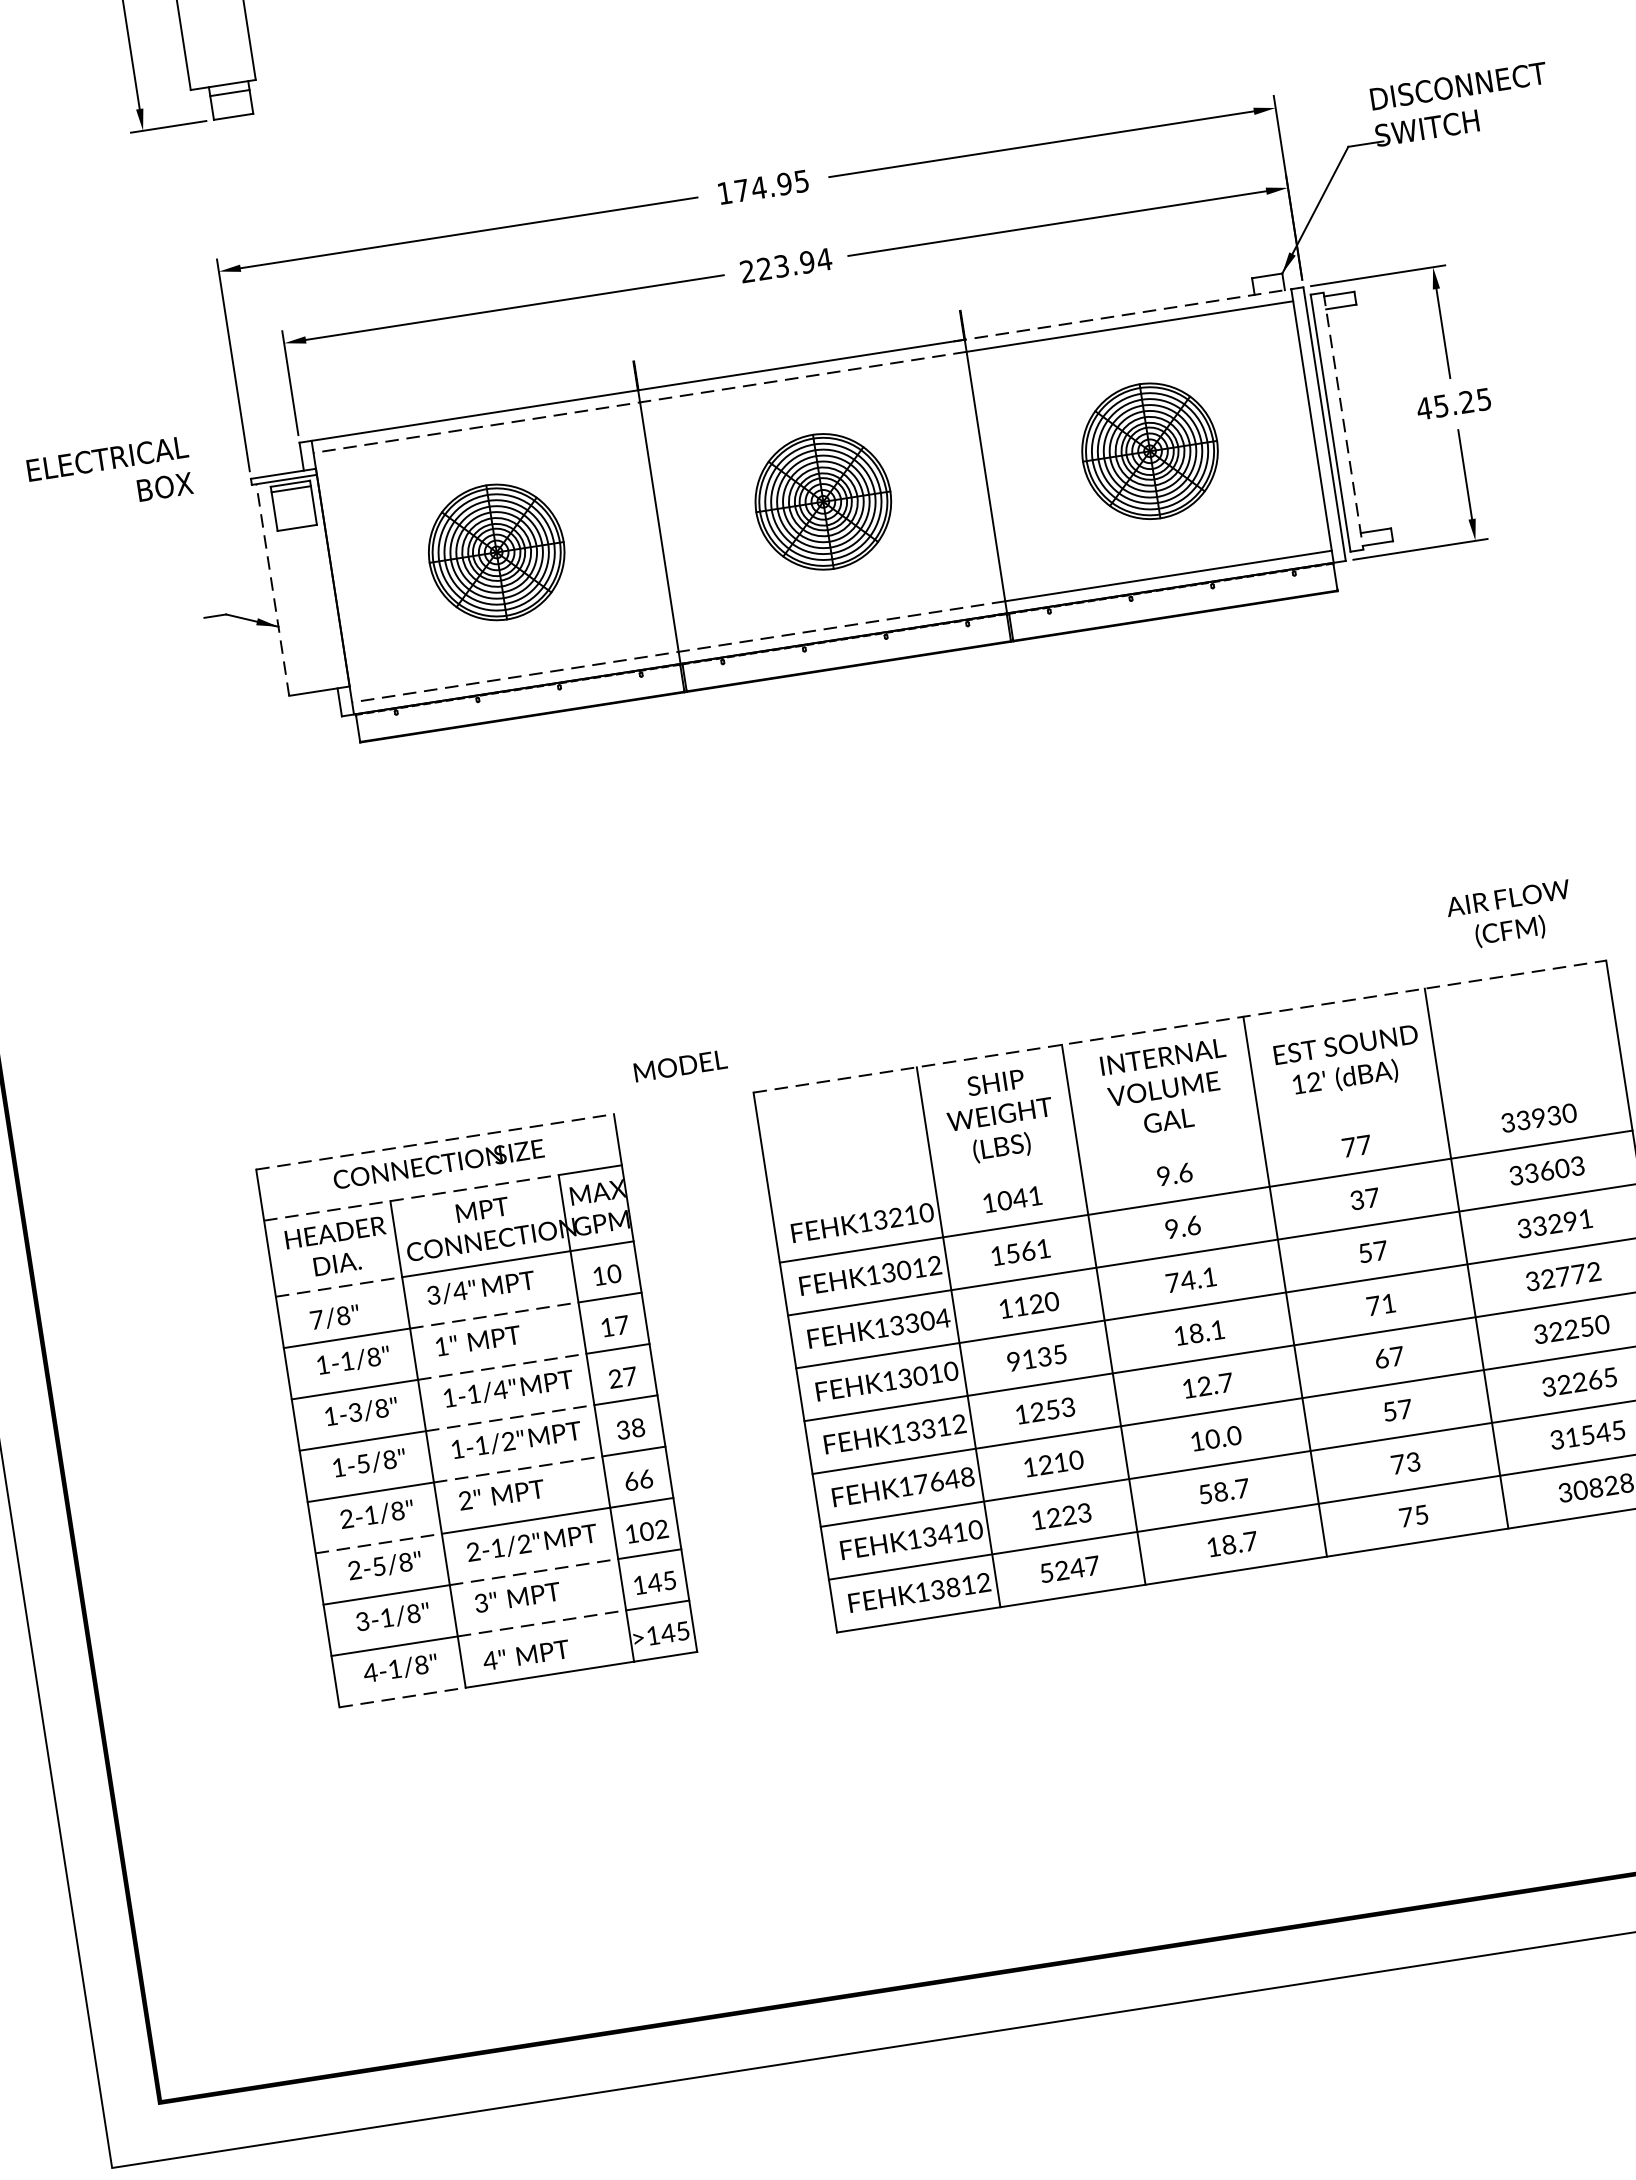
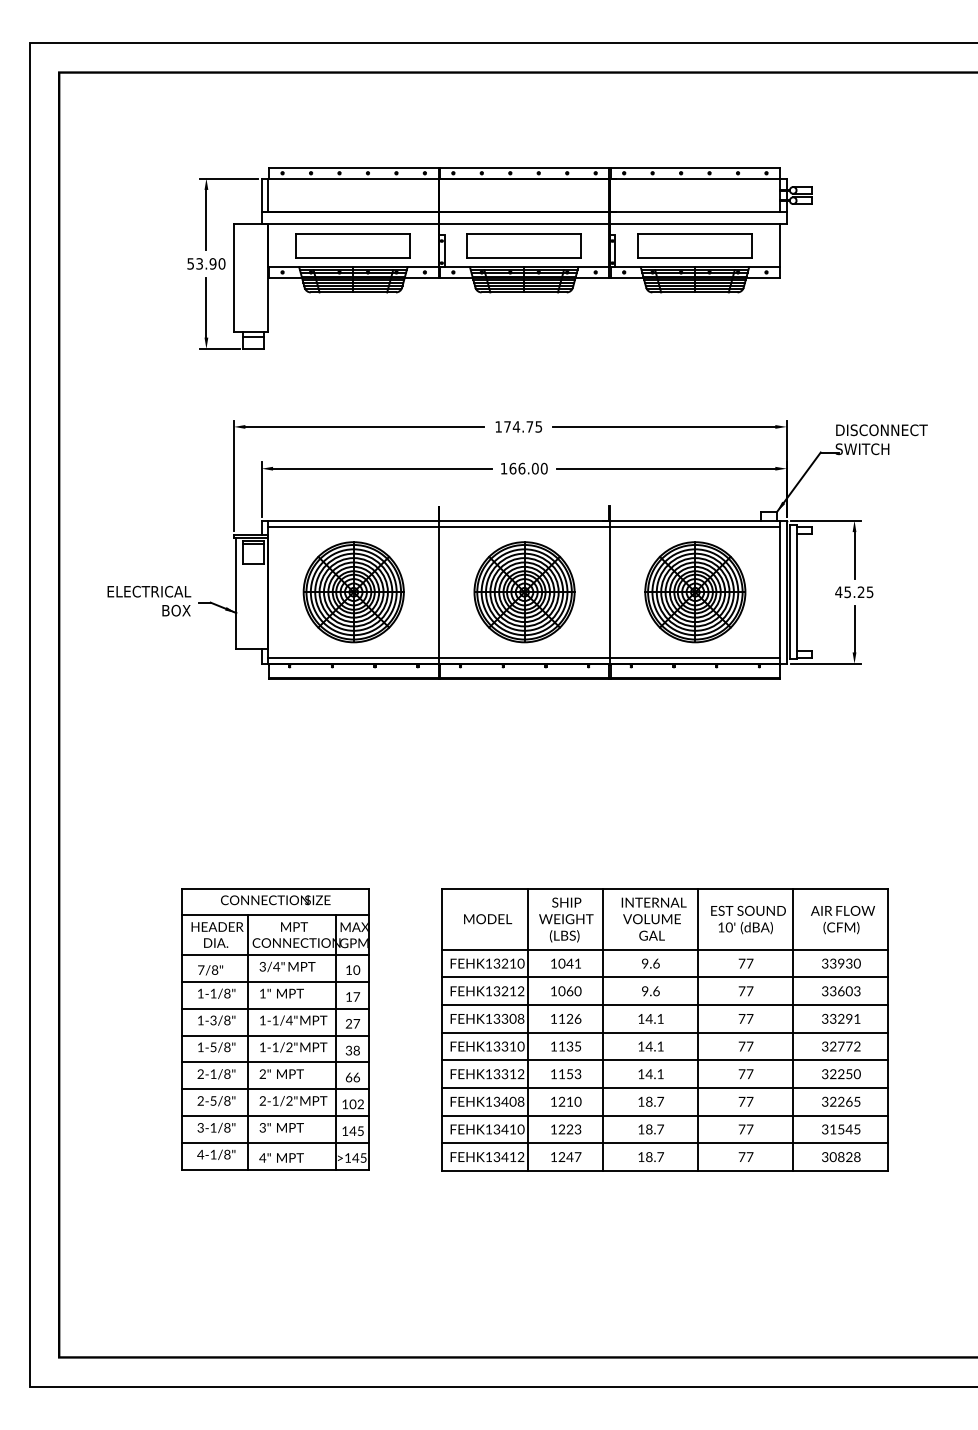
text: (783, 183) -> (529, 426), 174.95 -> 174.75
text: (784, 265) -> (523, 468), 223.94 -> 166.00
line: (1127, 314) -> (694, 520), dashed -> solid
line: (639, 403) -> (438, 527), dashed -> solid
line: (1343, 421) -> (796, 592), dashed -> solid
part: (1150, 451) -> (695, 592), size x1.43
text: (110, 475) -> (149, 600), moved
part: (823, 502) -> (524, 592), size x1.43
part: (496, 552) -> (353, 592), size x1.43
line: (272, 589) -> (236, 593), dashed -> solid
line: (678, 651) -> (438, 657), dashed -> solid
text: (1509, 914) -> (842, 919), moved
line: (1180, 1026) -> (665, 888), dashed -> solid
text: (681, 1066) -> (488, 919), moved
text: (1312, 1084) -> (728, 928), 12' -> 10'
line: (434, 1141) -> (275, 888), dashed -> solid
line: (1198, 1143) -> (665, 949), added
line: (412, 1198) -> (259, 915), dashed -> solid
text: (1356, 1200) -> (741, 991), 37 -> 77
text: (1027, 1251) -> (569, 991), 1561 -> 1060
text: (1364, 1252) -> (741, 1018), 57 -> 77
text: (903, 1272) -> (504, 992), FEHK13012 -> FEHK13212
text: (1173, 1282) -> (641, 1018), 74.1 -> 14.1
line: (339, 1287) -> (215, 955), dashed -> solid
text: (1050, 1299) -> (577, 1017), 1120 -> 1126
text: (1387, 1303) -> (749, 1046), 71 -> 77
line: (494, 1314) -> (292, 981), dashed -> solid
text: (941, 1317) -> (520, 1018), FEHK13304 -> FEHK13308
text: (1194, 1333) -> (648, 1046), 18.1 -> 14.1
text: (1380, 1359) -> (741, 1074), 67 -> 77
text: (1013, 1361) -> (553, 1046), 9135 -> 1135
line: (502, 1366) -> (292, 1008), dashed -> solid
text: (919, 1376) -> (504, 1046), FEHK13010 -> FEHK13310
text: (1214, 1385) -> (654, 1074), 12.7 -> 14.1
text: (1388, 1411) -> (741, 1101), 57 -> 77
text: (1036, 1412) -> (561, 1074), 1253 -> 1153
line: (510, 1417) -> (292, 1035), dashed -> solid
text: (1222, 1436) -> (654, 1101), 10.0 -> 18.7
text: (1412, 1462) -> (749, 1129), 73 -> 77
line: (518, 1469) -> (292, 1062), dashed -> solid
text: (935, 1481) -> (504, 1101), FEHK17648 -> FEHK13408
text: (1205, 1494) -> (641, 1129), 58.7 -> 18.7
text: (1420, 1515) -> (749, 1157), 75 -> 77
line: (379, 1543) -> (215, 1089), dashed -> solid
text: (1045, 1571) -> (553, 1156), 5247 -> 1247
line: (534, 1572) -> (292, 1116), dashed -> solid
text: (952, 1588) -> (504, 1157), FEHK13812 -> FEHK13412
line: (542, 1622) -> (292, 1142), dashed -> solid
line: (403, 1696) -> (215, 1169), dashed -> solid

